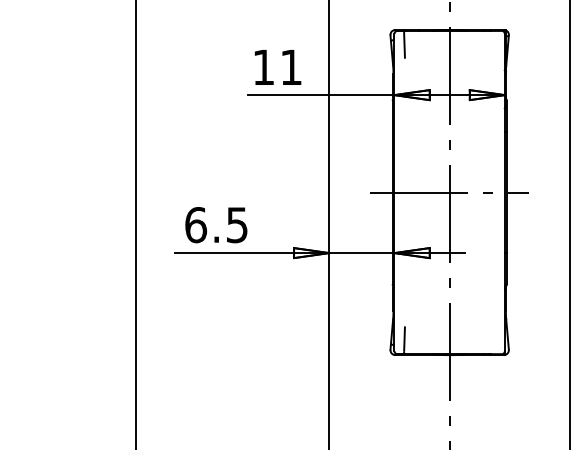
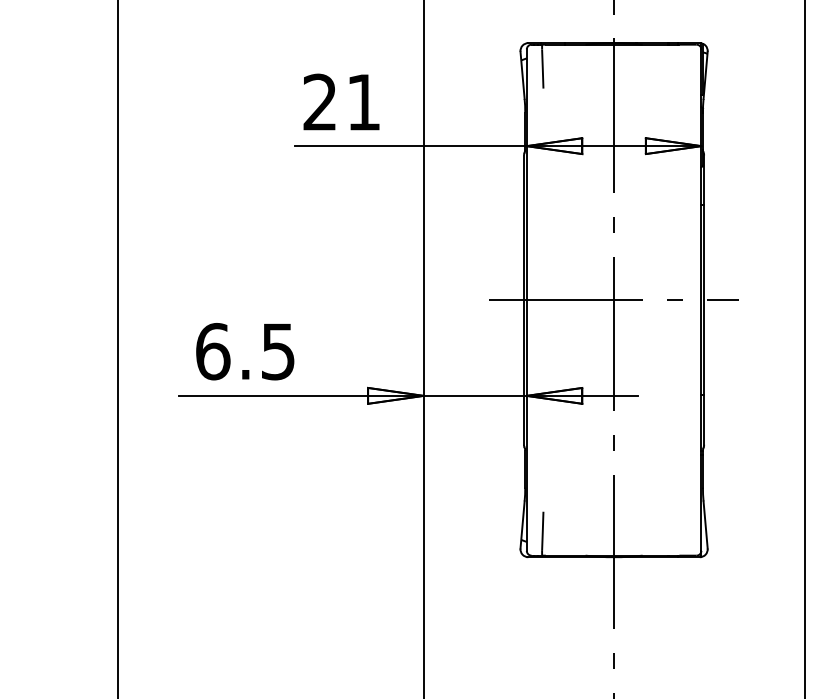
text: (263, 66) -> (319, 100), 11 -> 21

